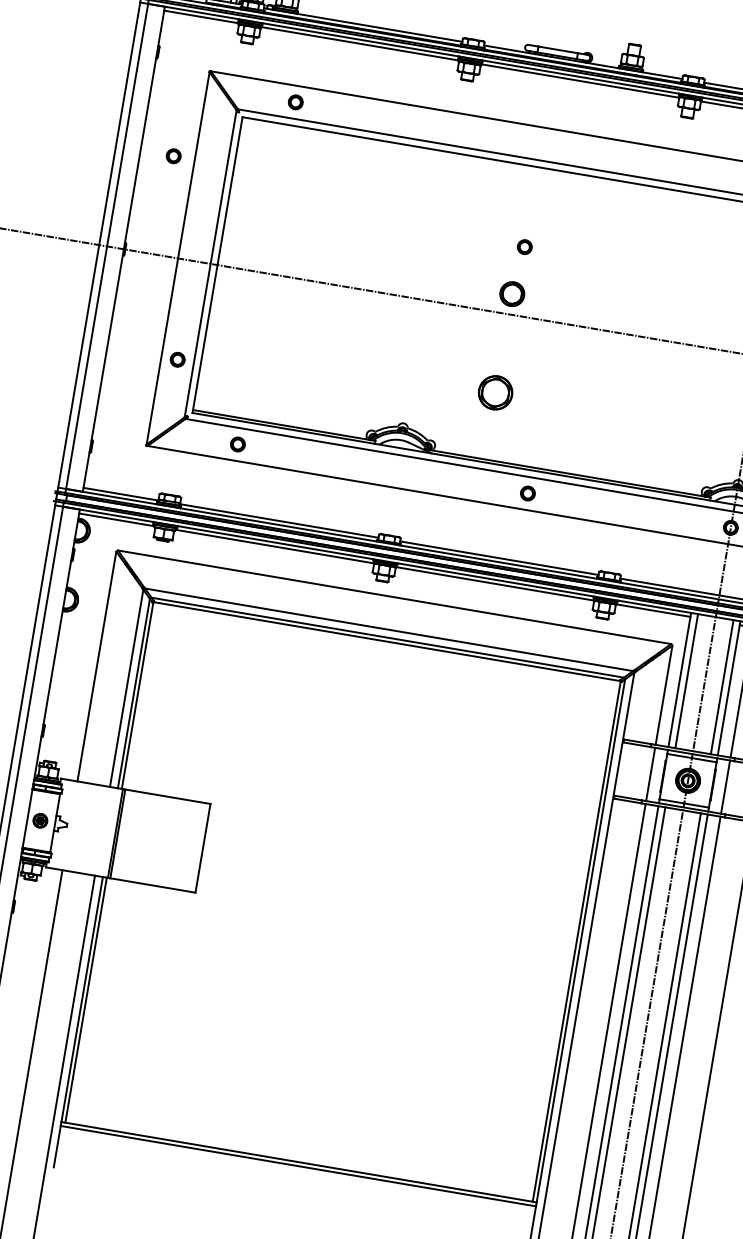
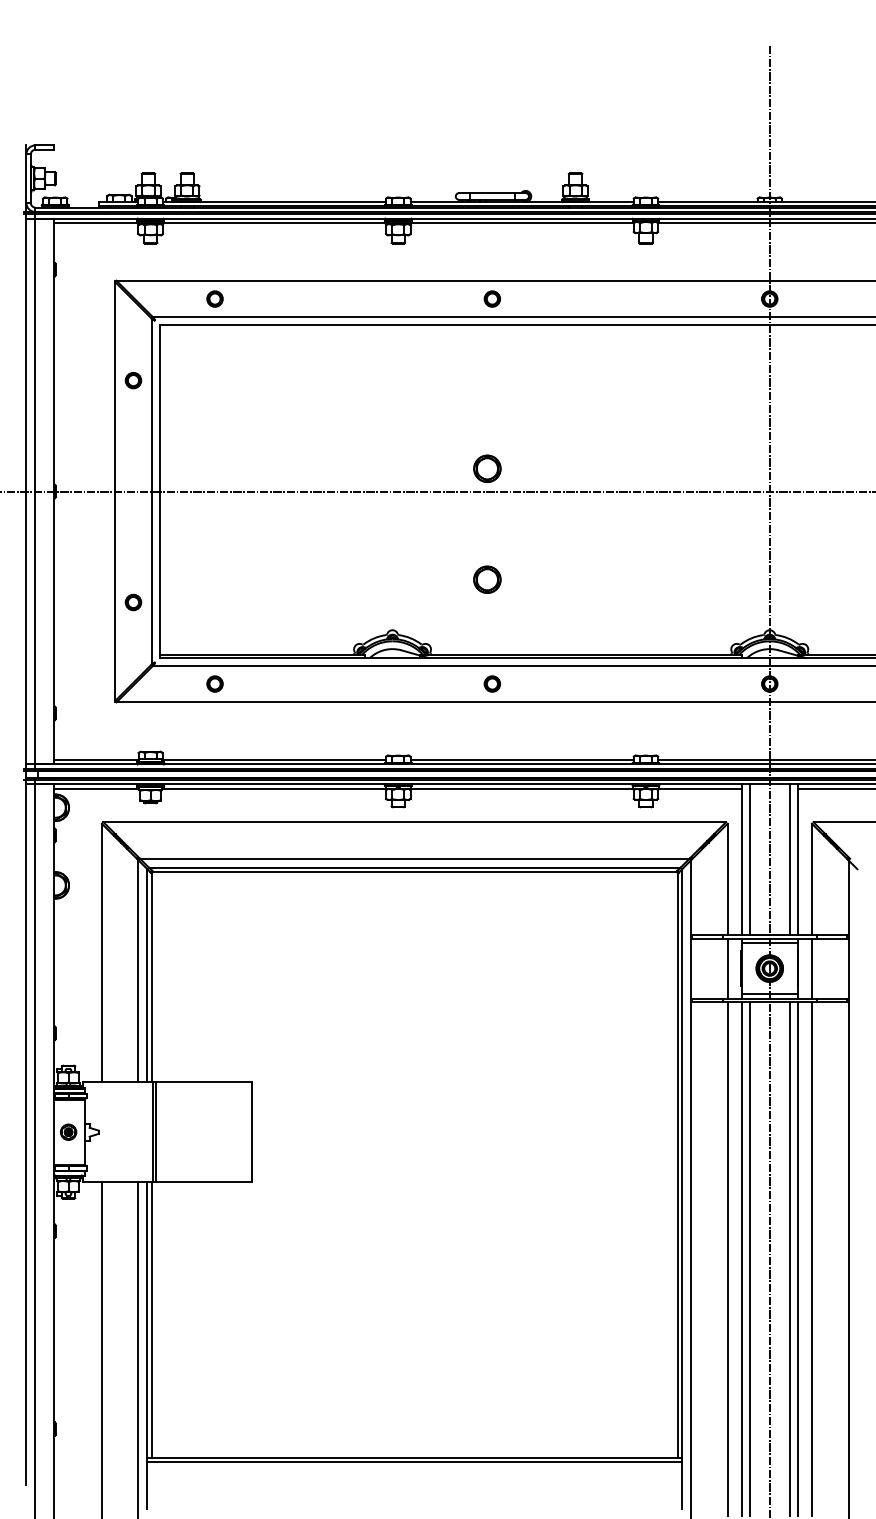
part: (173, 156) -> (133, 380), moved
part: (524, 246) -> (491, 298), moved
part: (495, 392) -> (487, 579), size x0.71
part: (527, 492) -> (491, 683), moved

